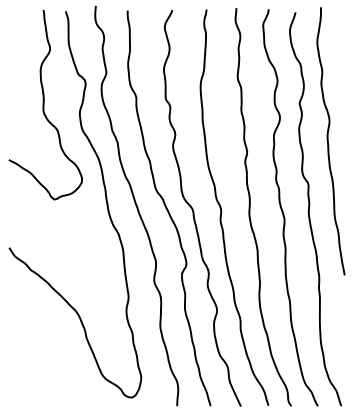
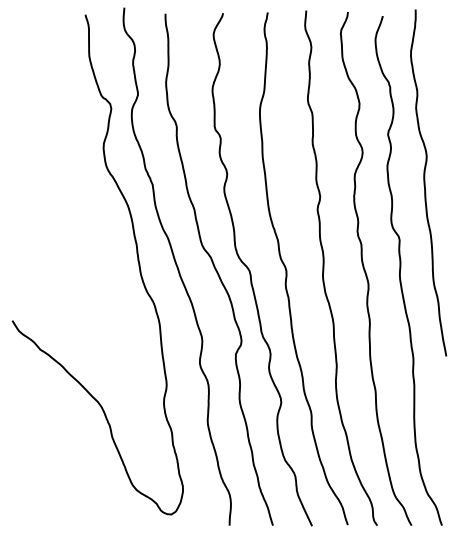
curve: (44, 105) -> (57, 136), removed

